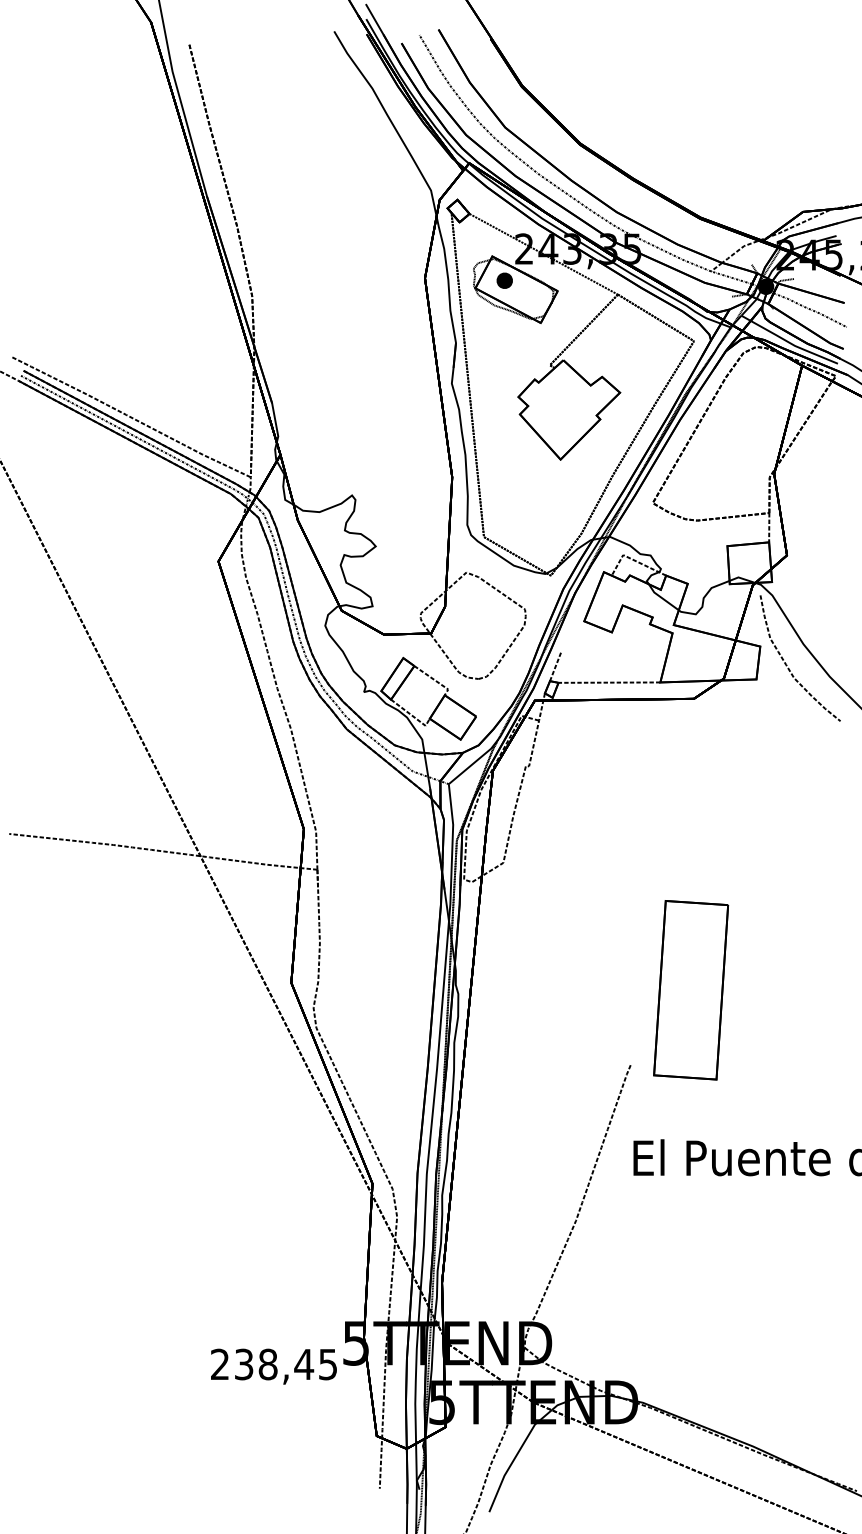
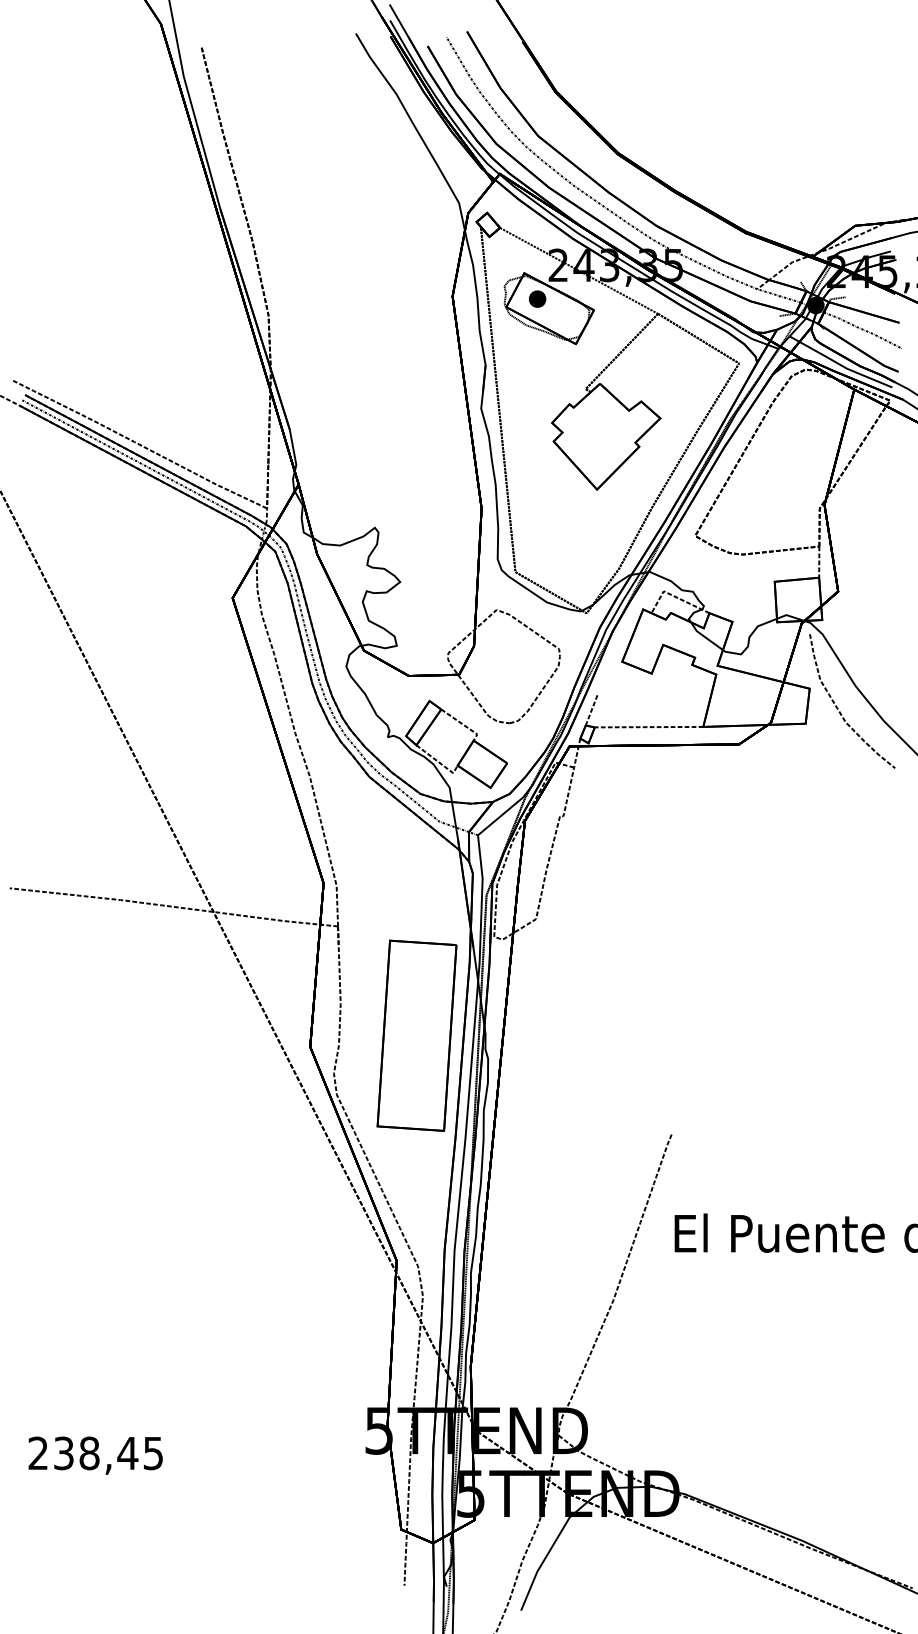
part: (690, 989) -> (416, 1035), moved
text: (273, 1366) -> (95, 1455), moved

